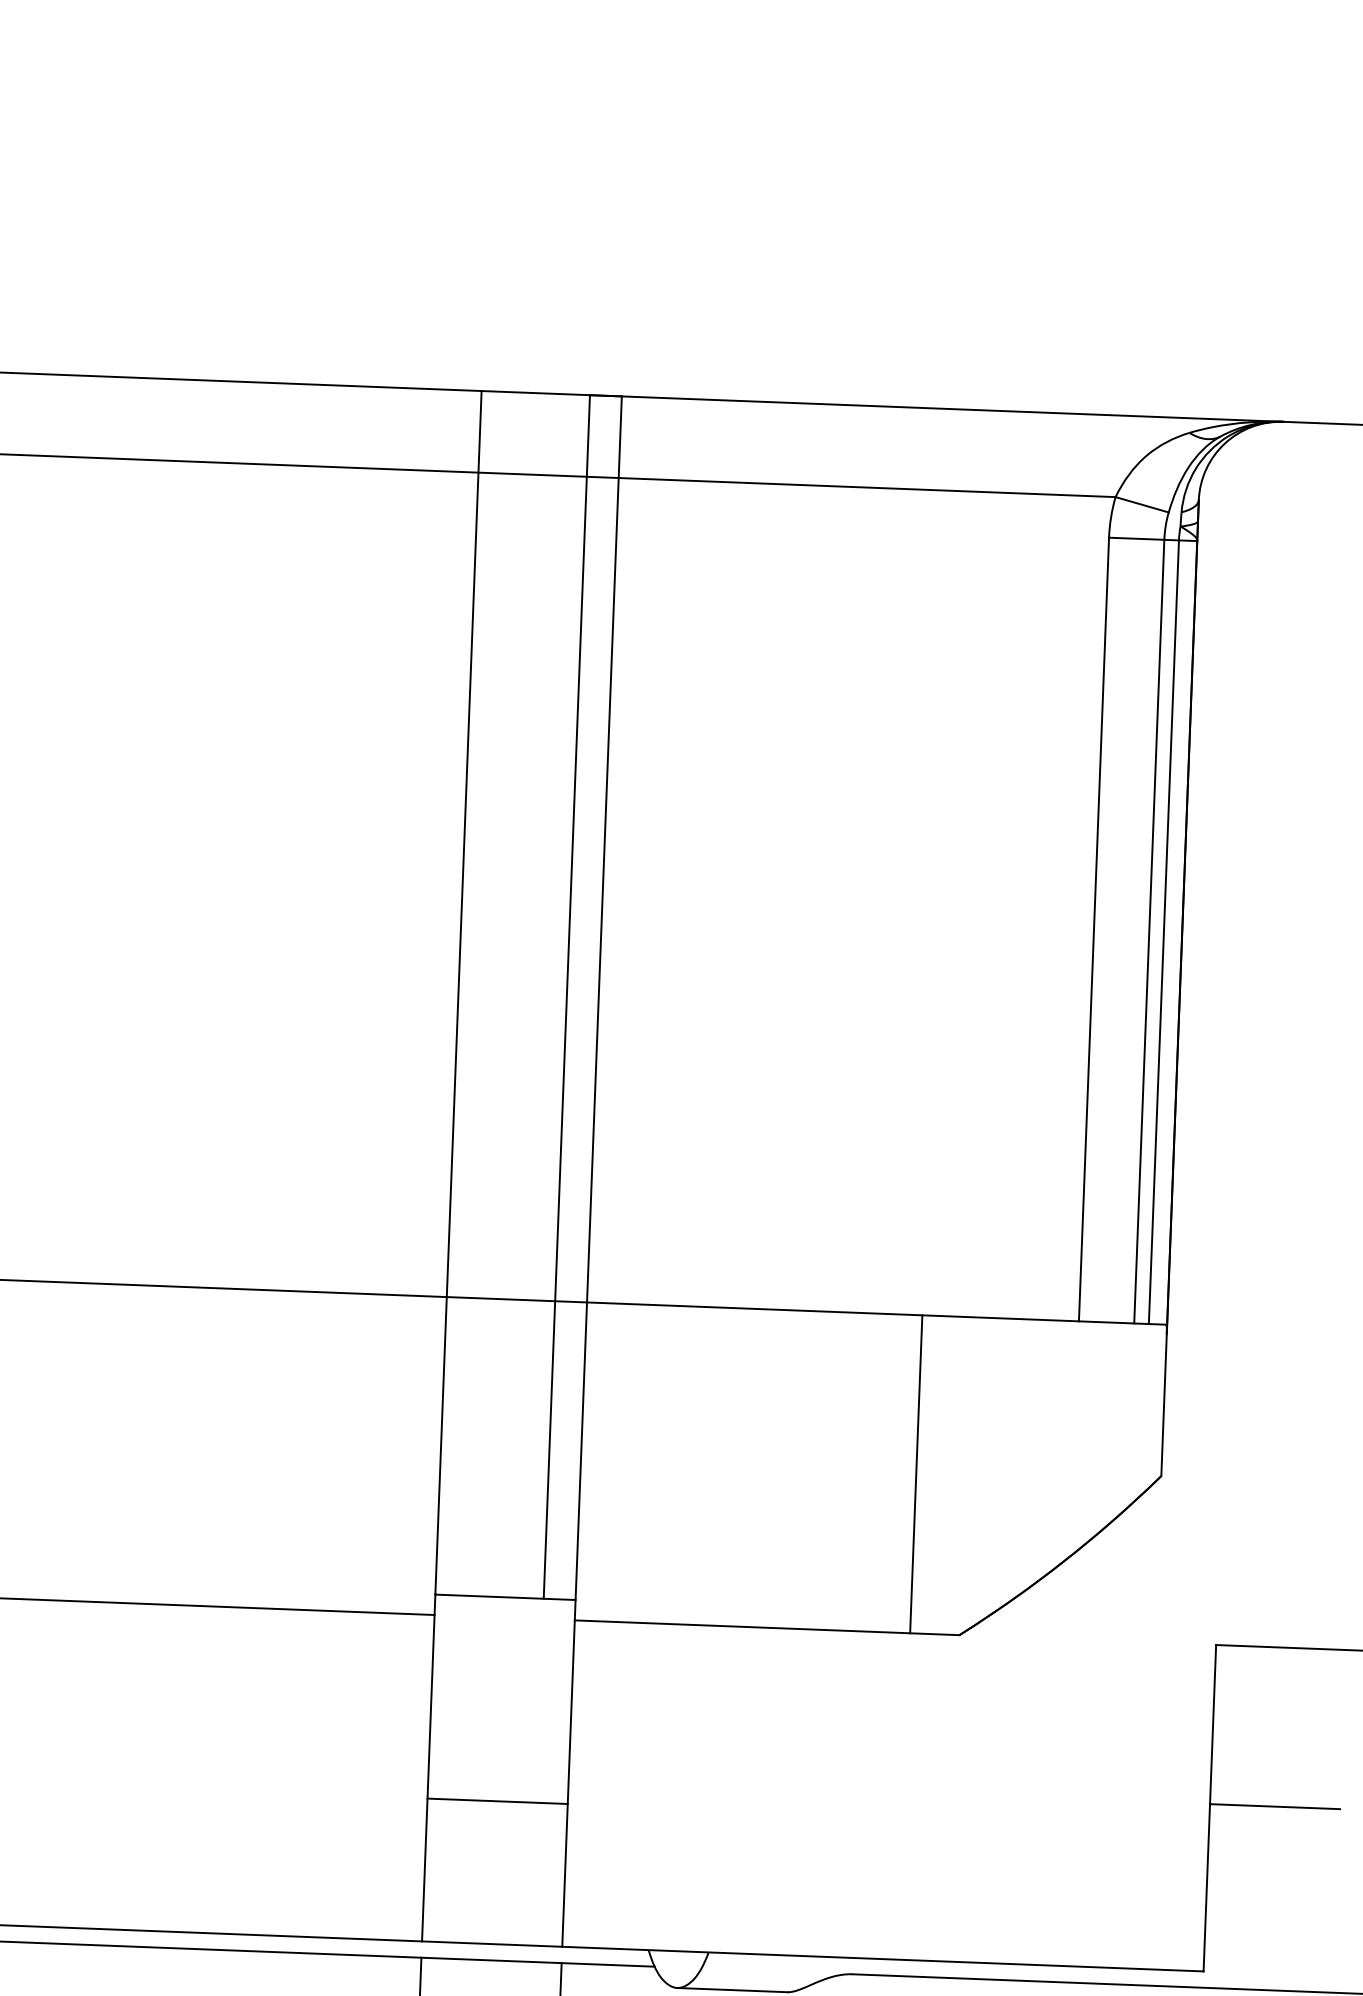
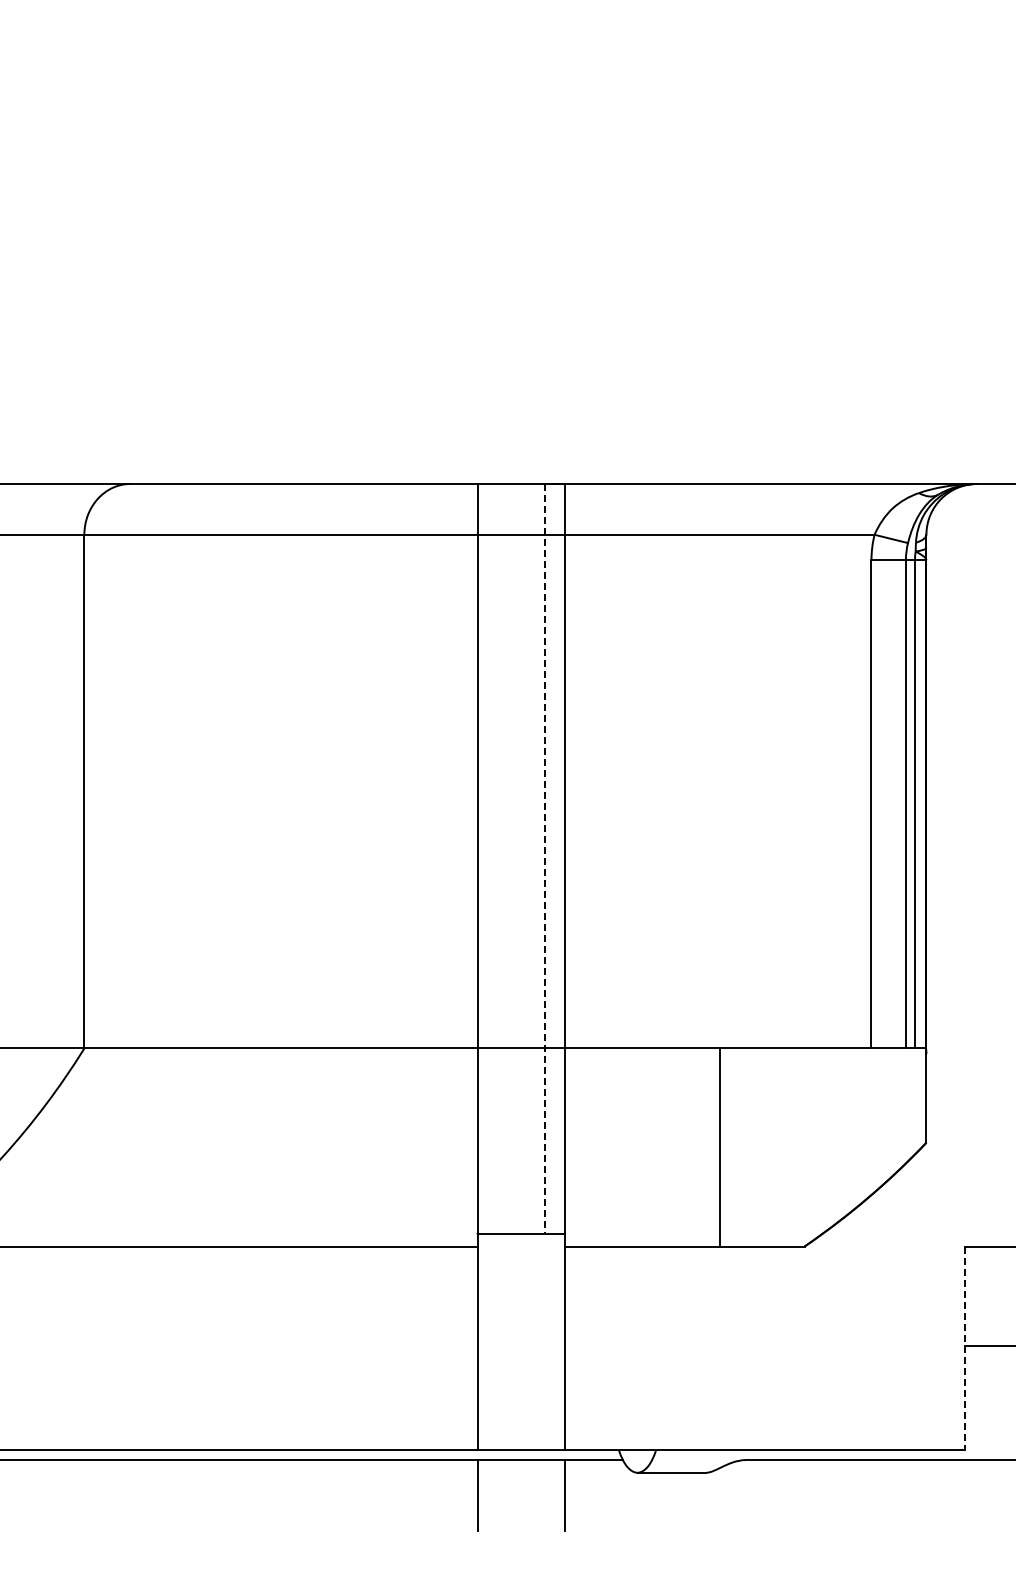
line: (567, 996) -> (545, 858), solid -> dashed
line: (915, 1474) -> (719, 1147), moved
line: (496, 1800) -> (520, 1360), removed
line: (1209, 1808) -> (964, 1348), solid -> dashed

